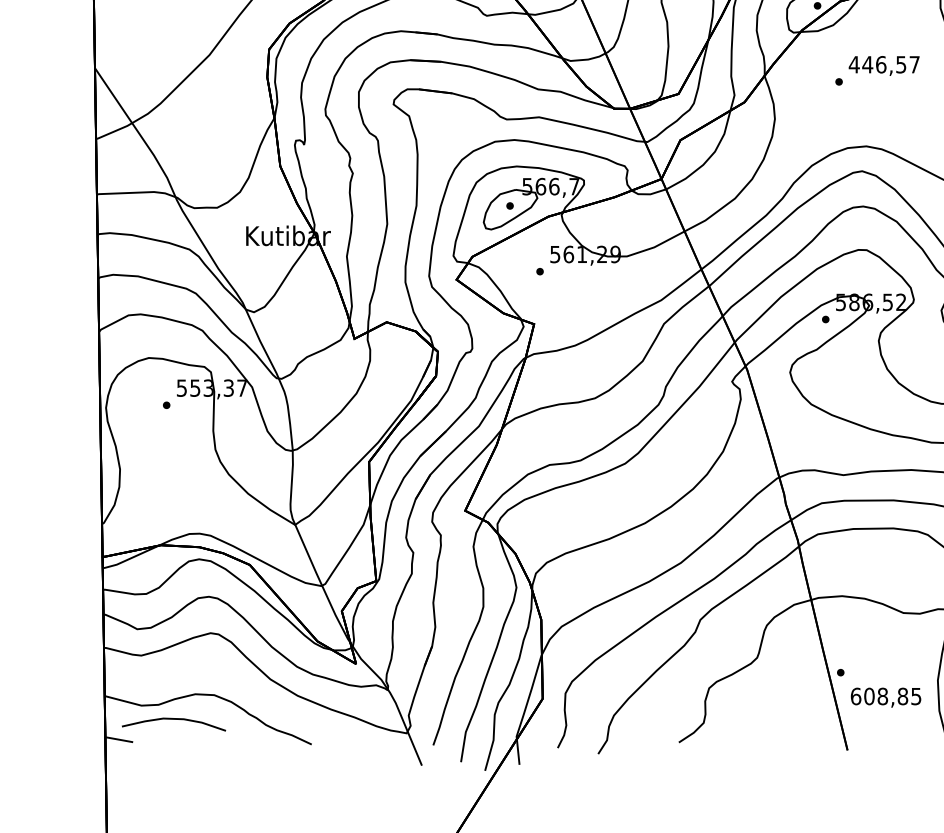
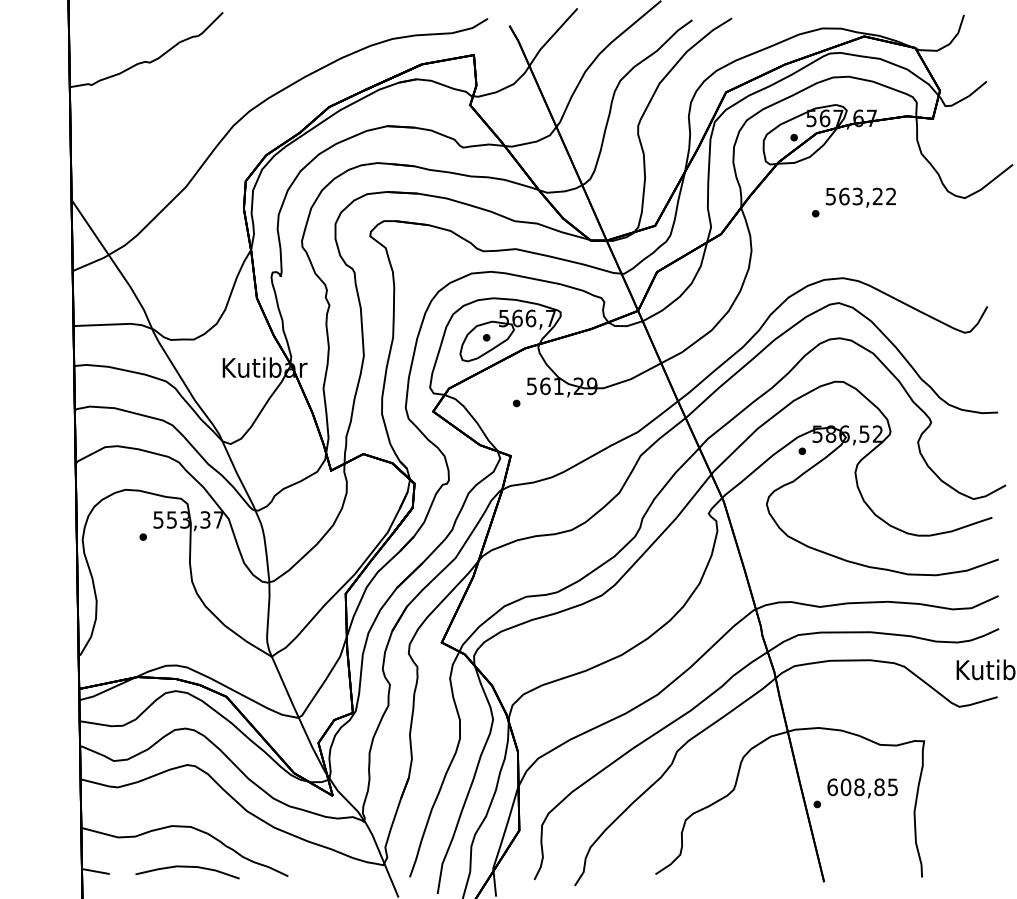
text: (883, 64) -> (860, 196), 446,57 -> 563,22
text: (885, 697) -> (862, 788), moved
curve: (173, 719) -> (187, 867), moved

